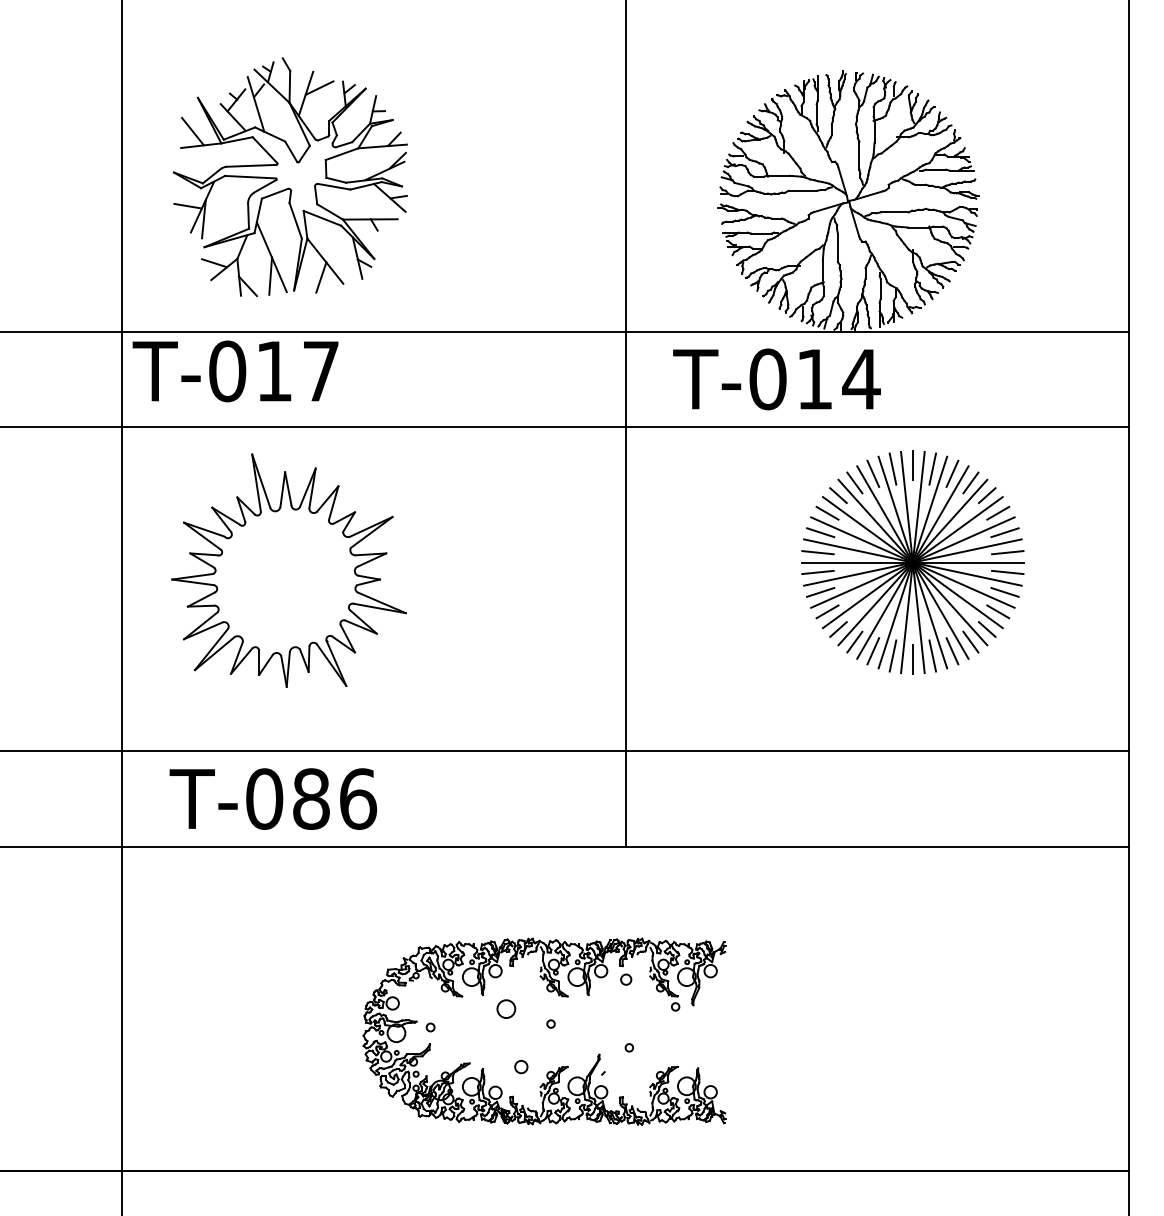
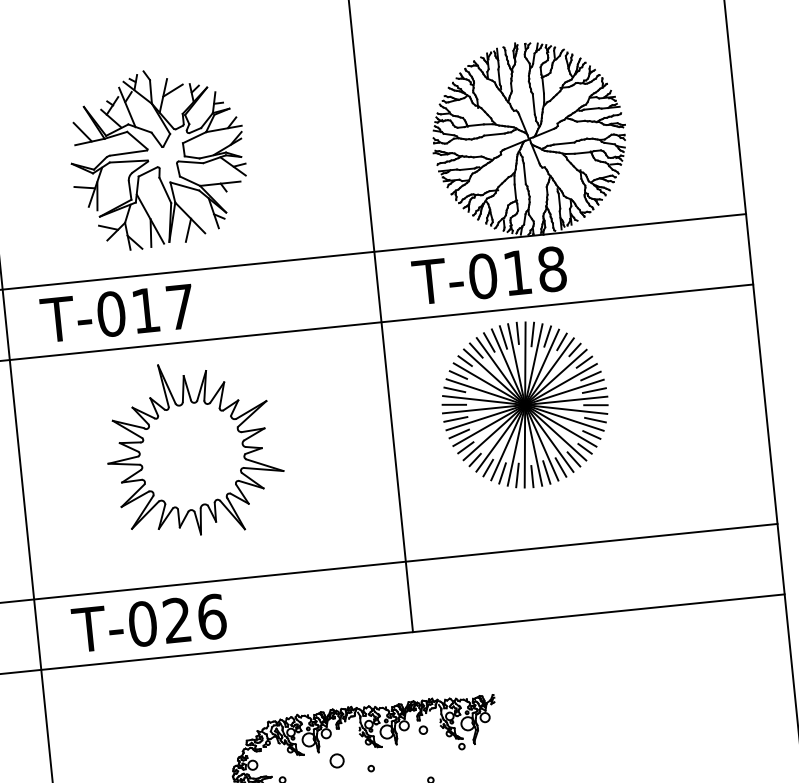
part: (290, 176) -> (158, 158), moved
text: (235, 371) -> (117, 313), moved
text: (861, 379) -> (552, 269), T-014 -> T-018
part: (912, 562) -> (524, 404), moved
part: (288, 570) -> (193, 448), moved
text: (311, 798) -> (177, 620), T-086 -> T-026

